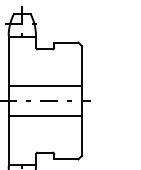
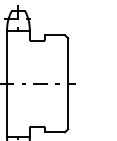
line: (45, 86) -> (37, 71), removed
line: (45, 115) -> (37, 95), removed

